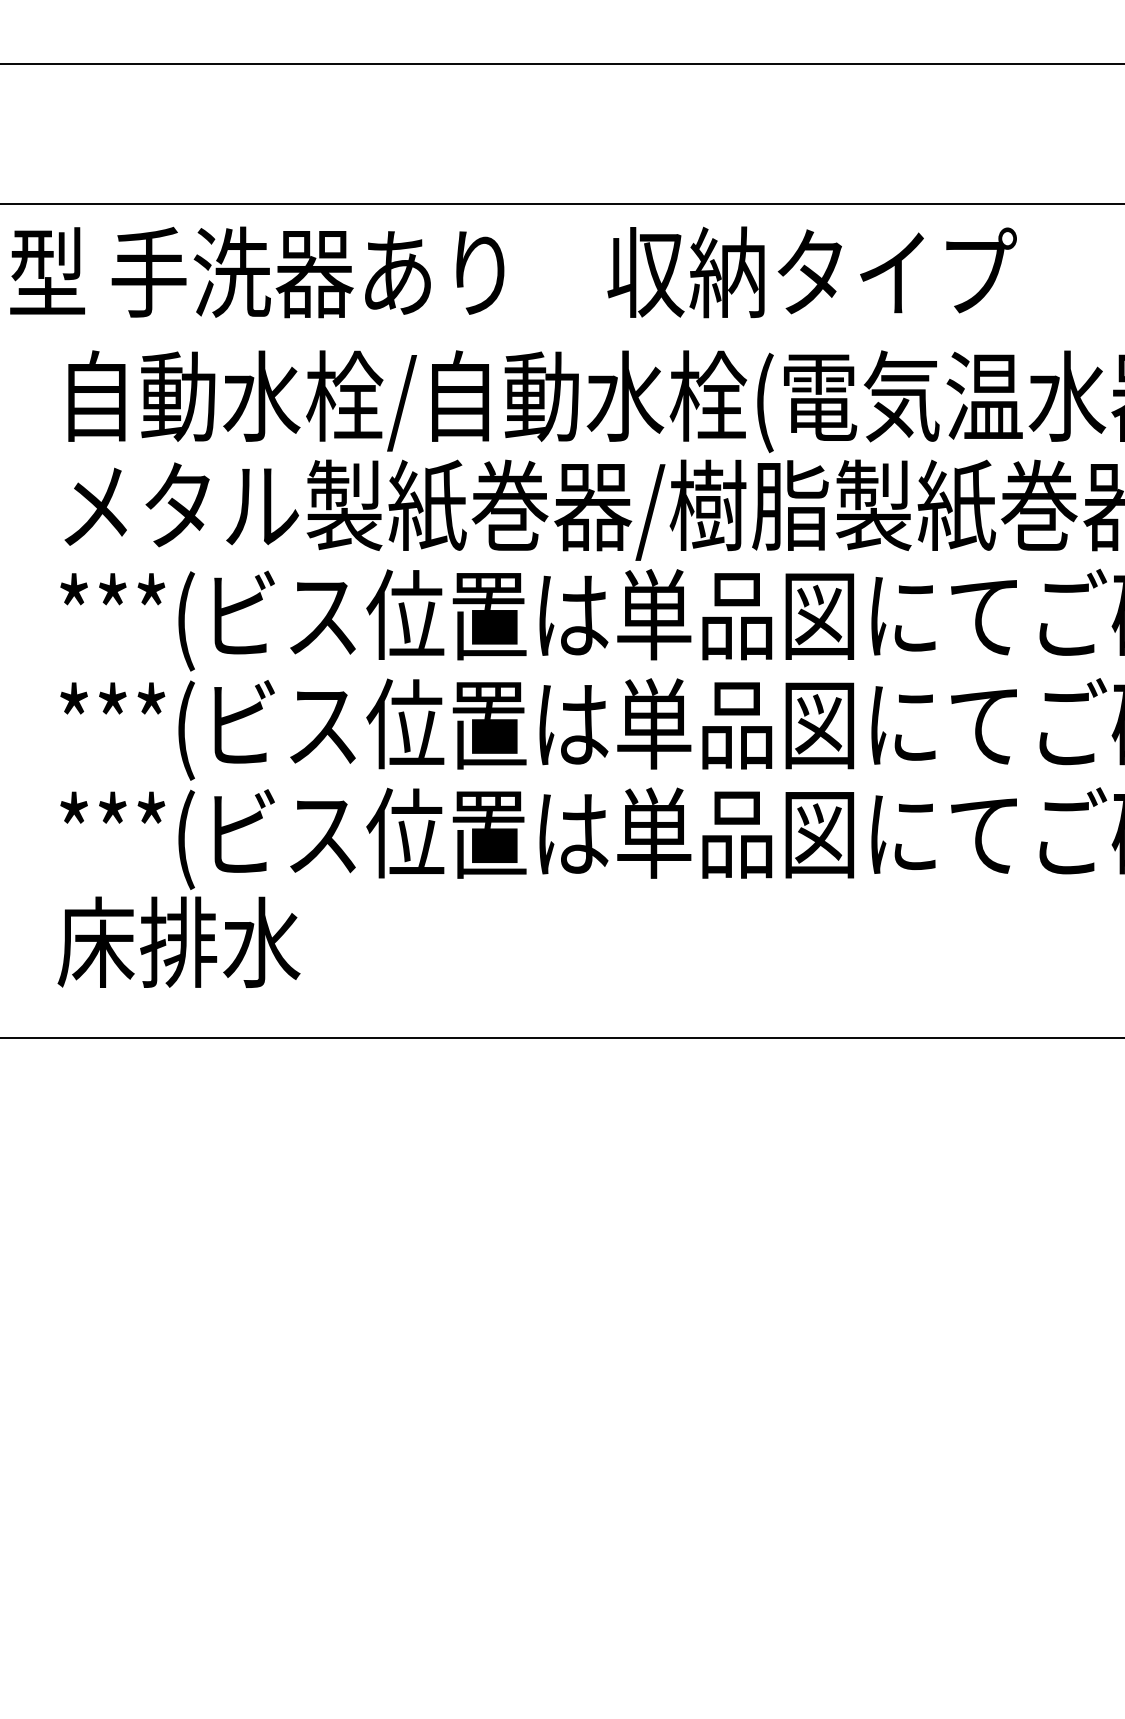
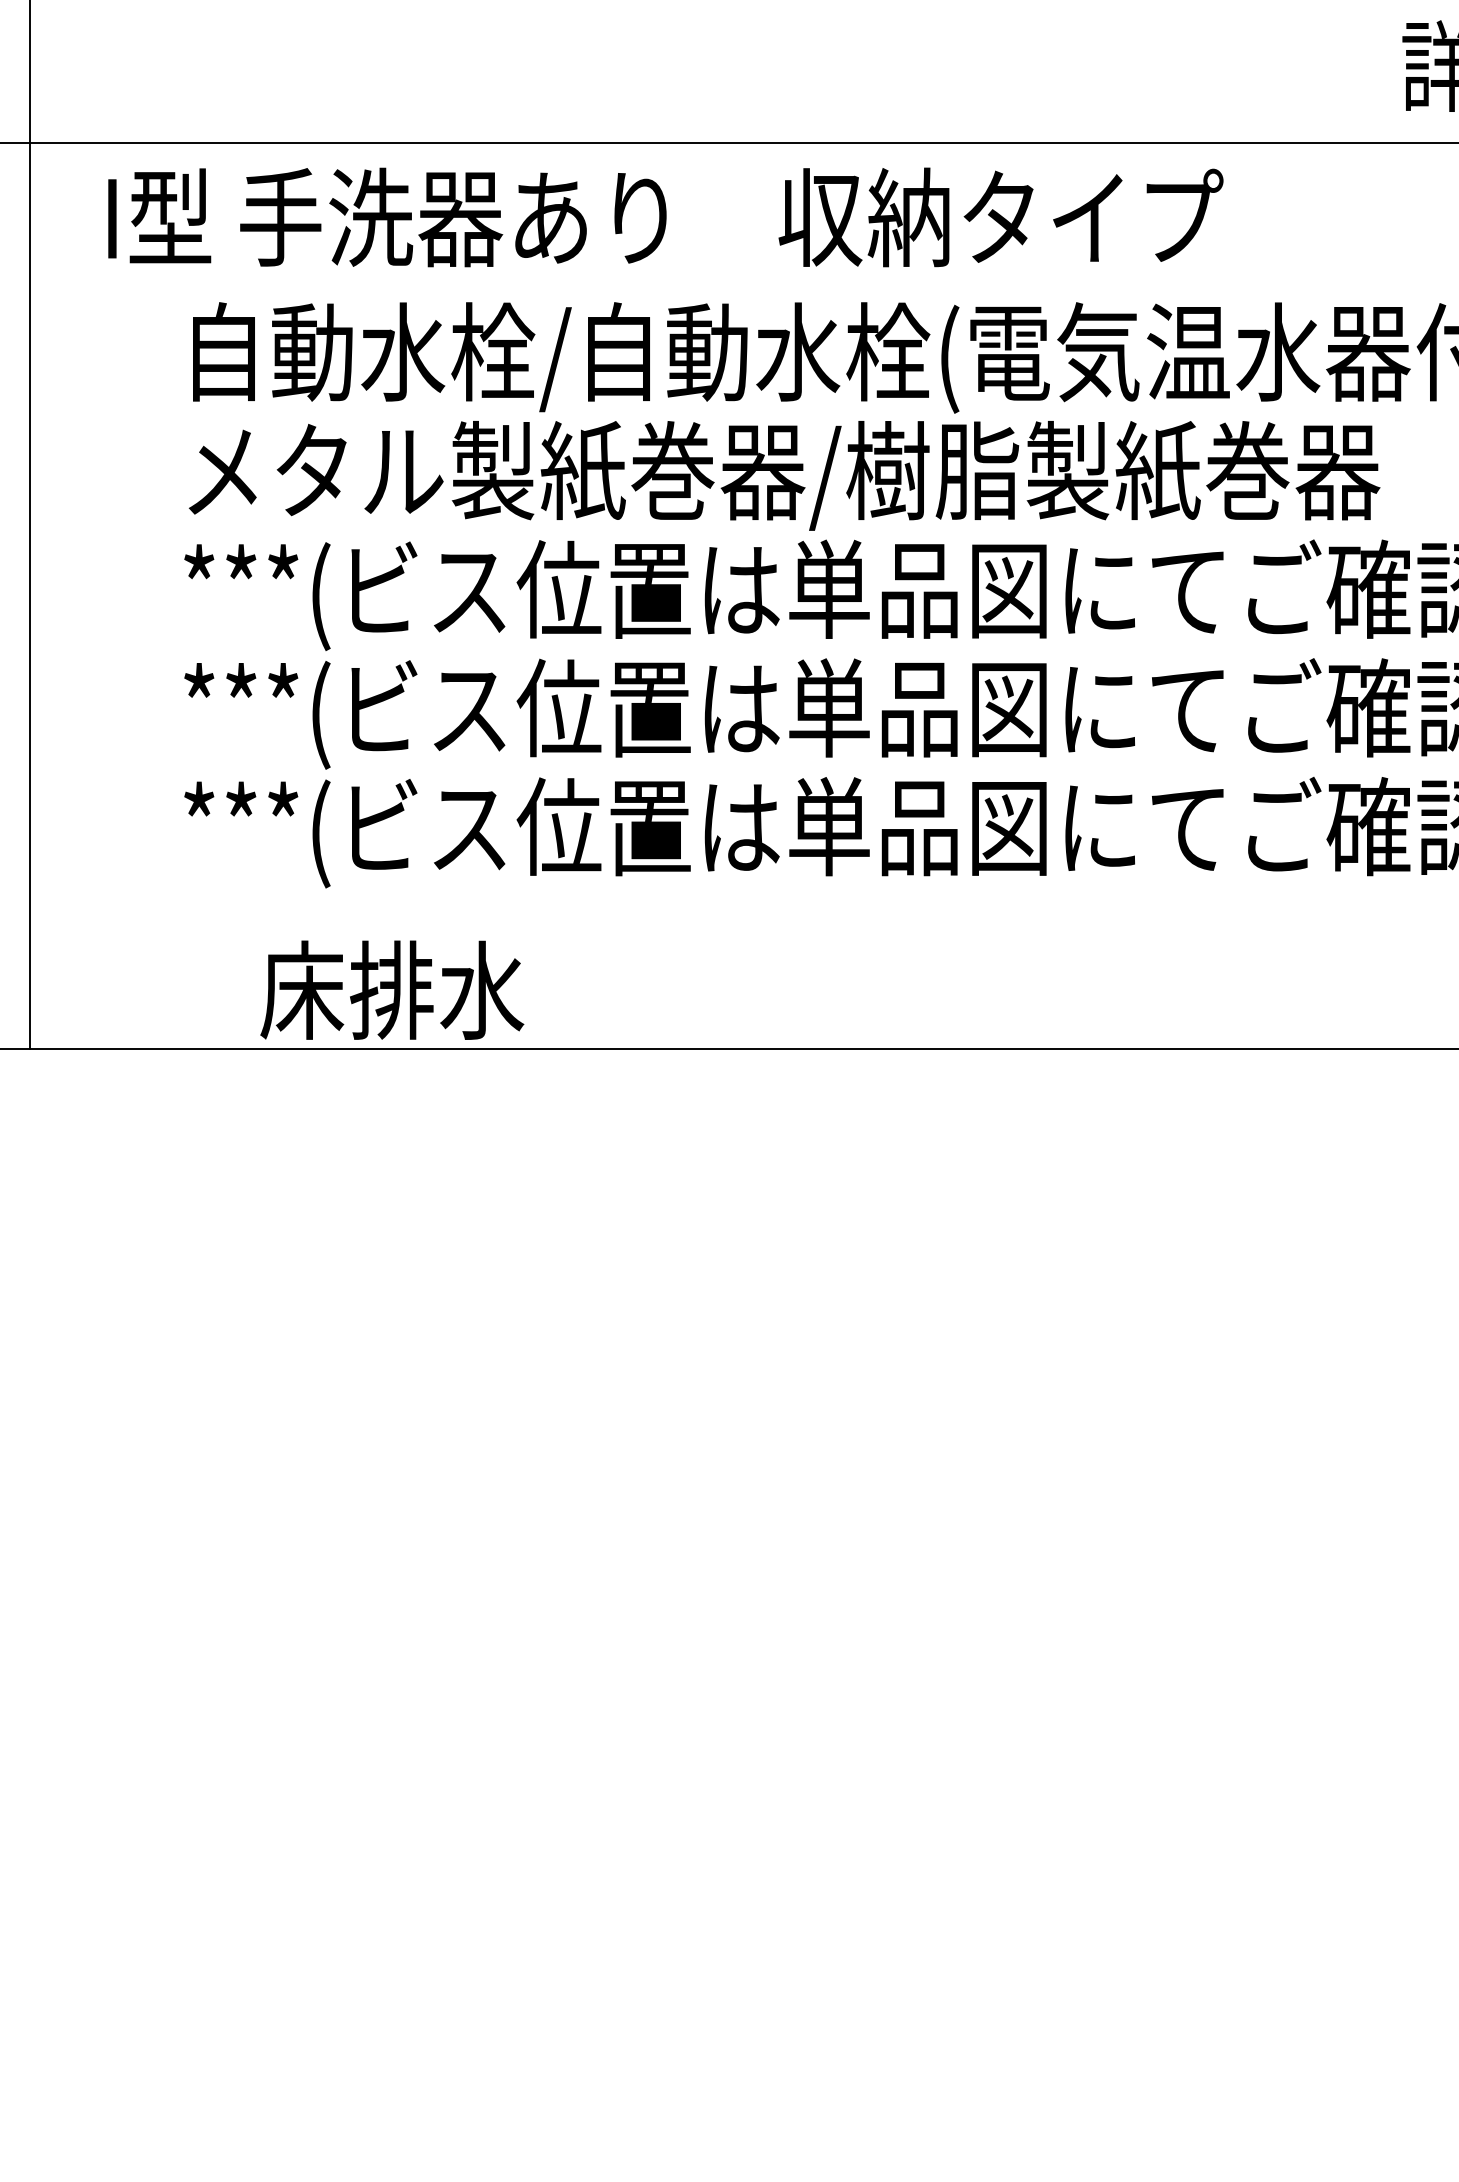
text: (179, 941) -> (392, 989), moved

